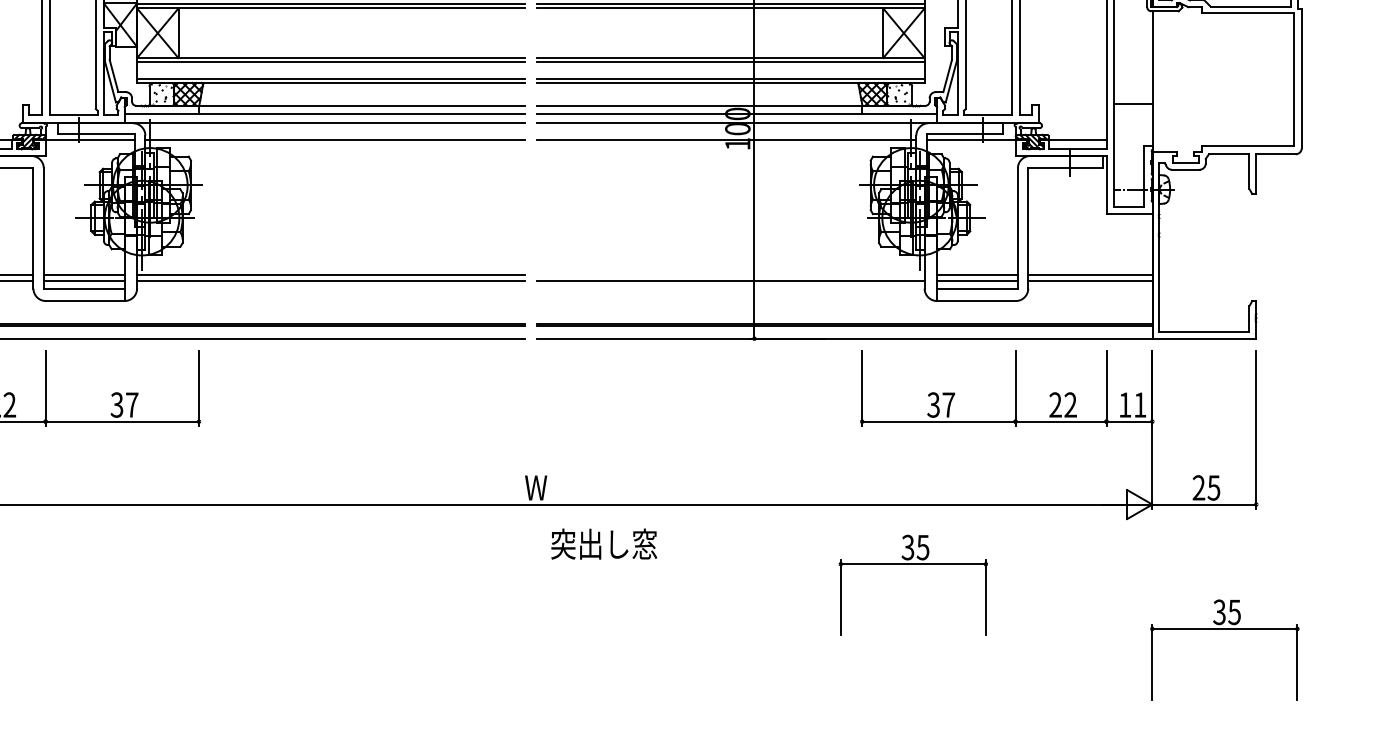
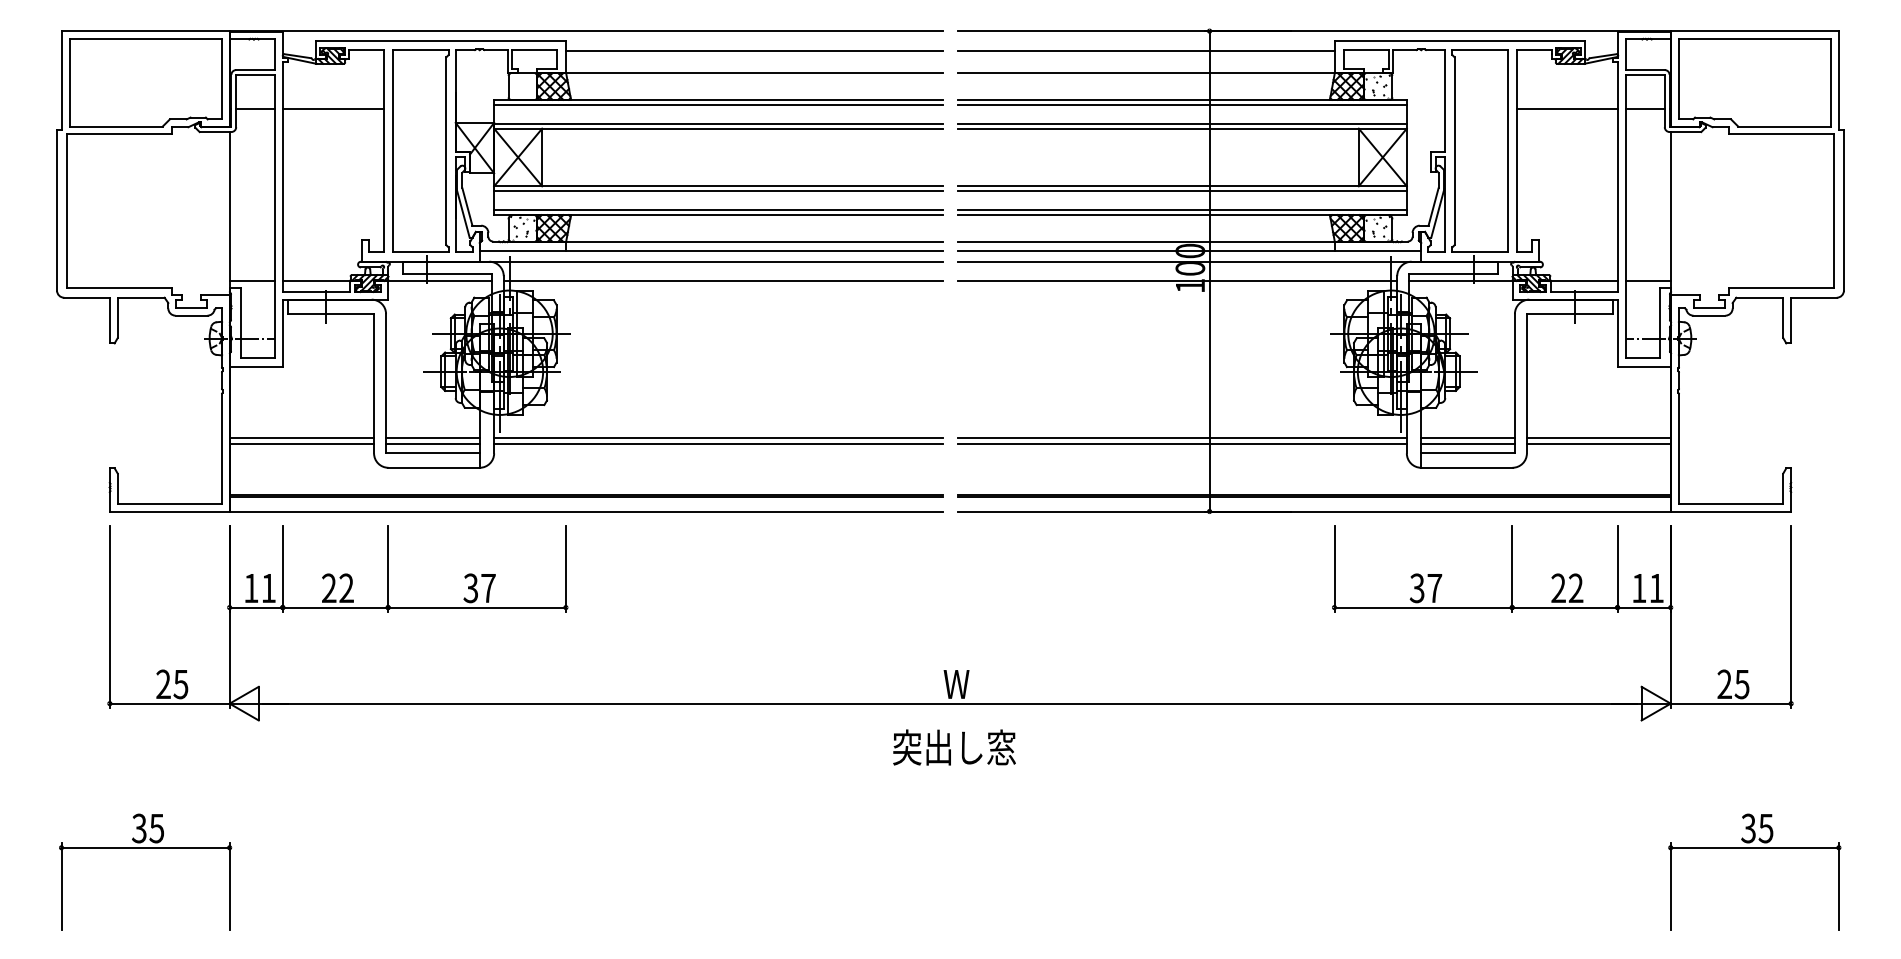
line: (1133, 103) -> (1648, 280), moved
line: (730, 274) -> (1181, 437), added
text: (604, 544) -> (954, 747), moved
part: (913, 564) -> (1393, 773), removed

